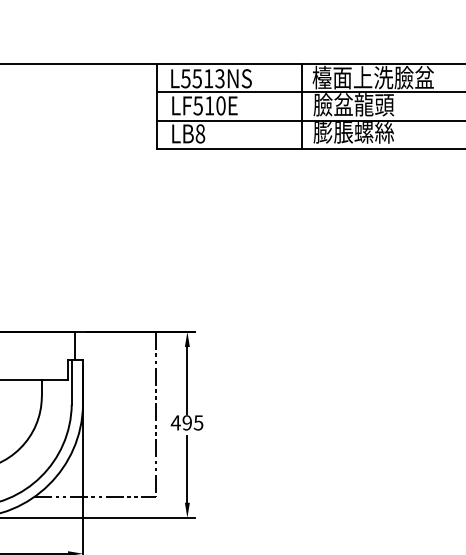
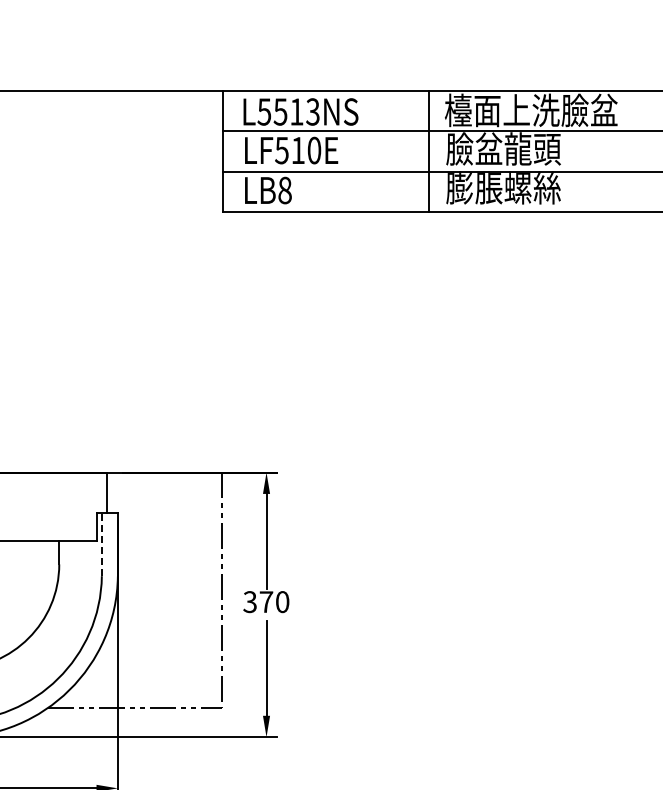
line: (71, 382) -> (101, 544), solid -> dashed
text: (186, 423) -> (265, 602), 495 -> 370

